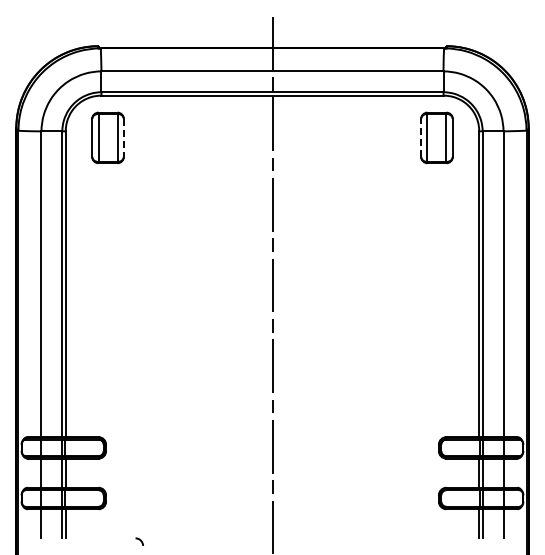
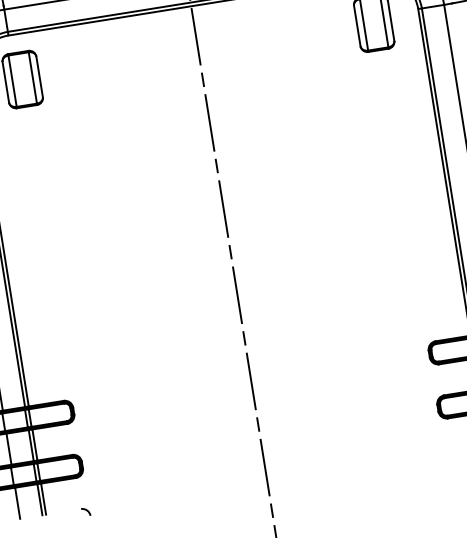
line: (123, 137) -> (39, 76), dashed -> solid
line: (421, 137) -> (357, 25), dashed -> solid
arc: (139, 540) -> (85, 510), moved

